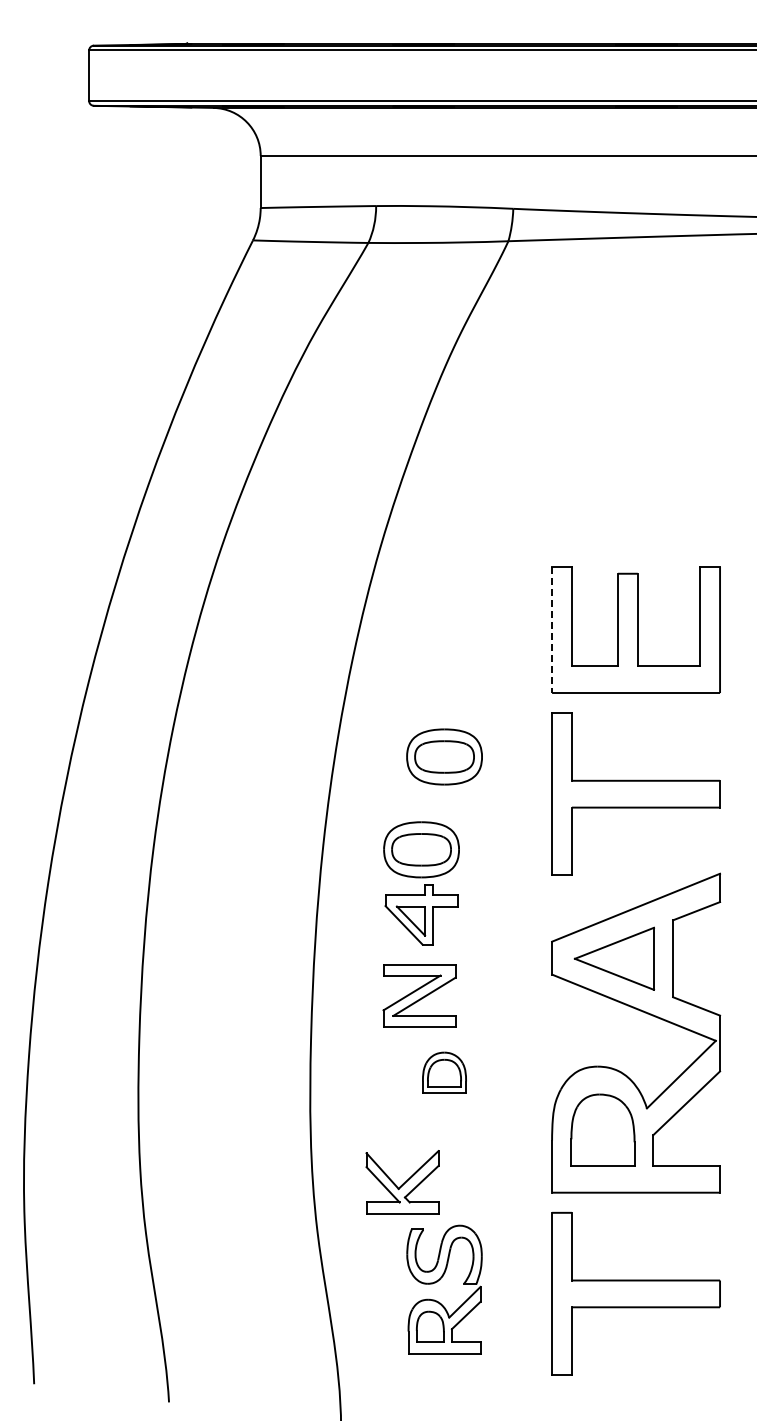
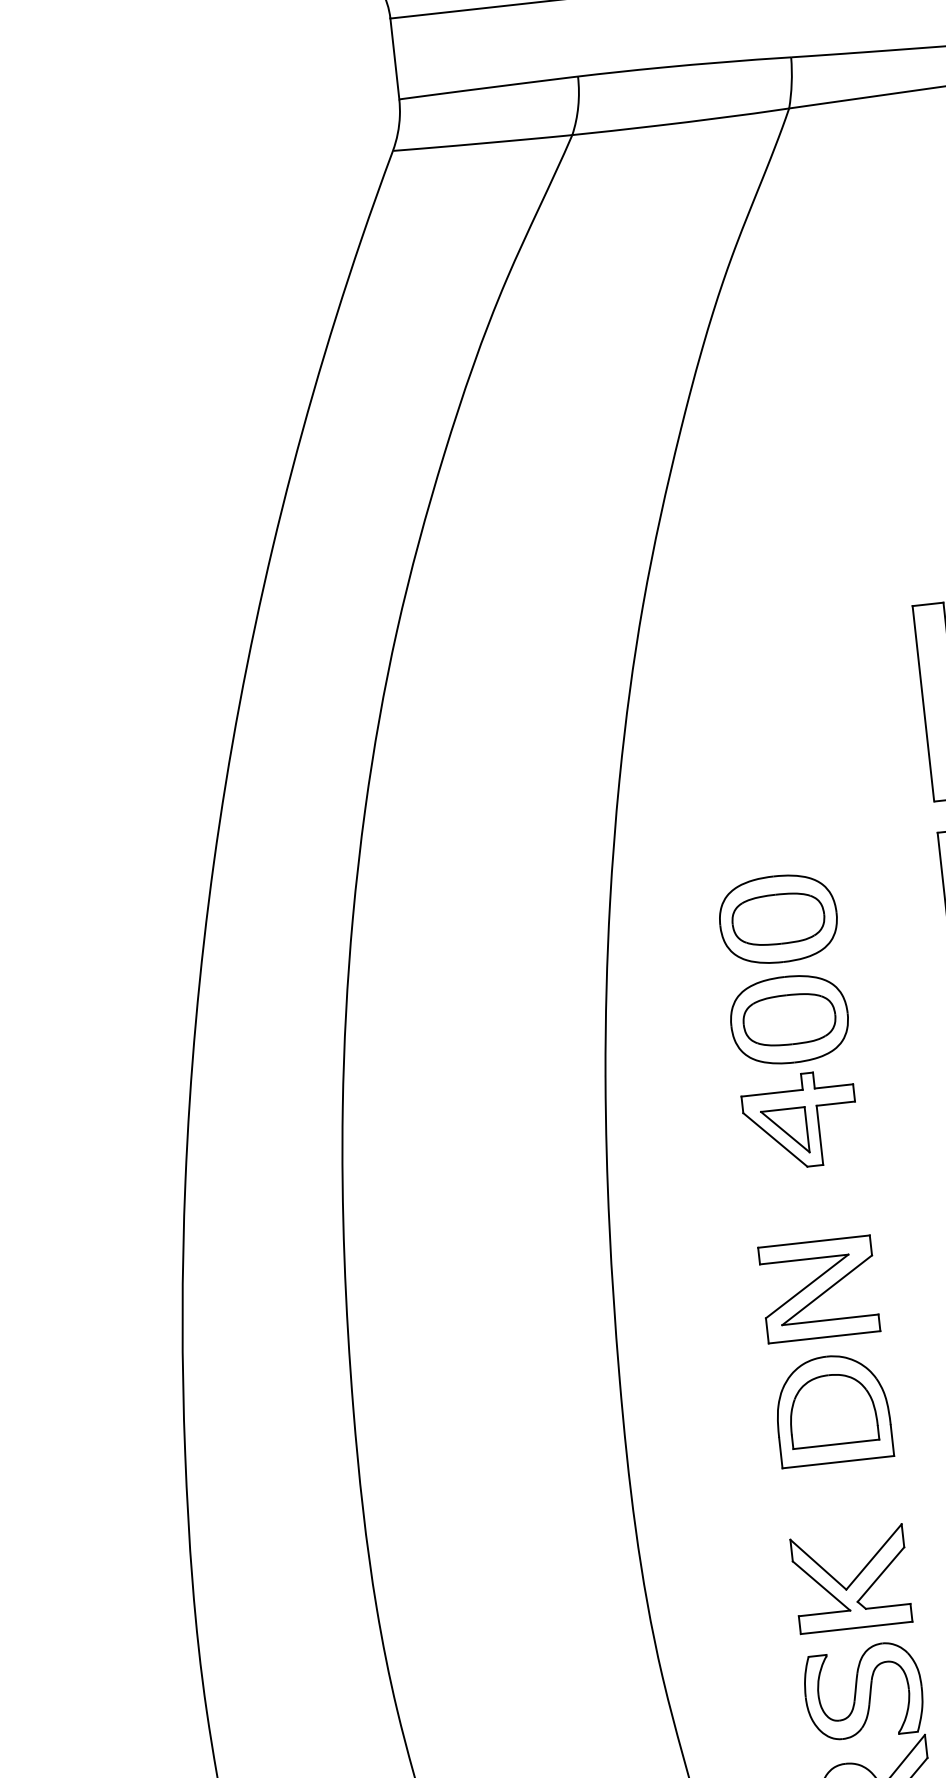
line: (552, 630) -> (924, 704), dashed -> solid
part: (421, 883) -> (795, 1071), moved
part: (419, 995) -> (819, 1289), moved
part: (444, 1072) -> (832, 1408), size x1.67
part: (402, 1182) -> (851, 1579), moved

